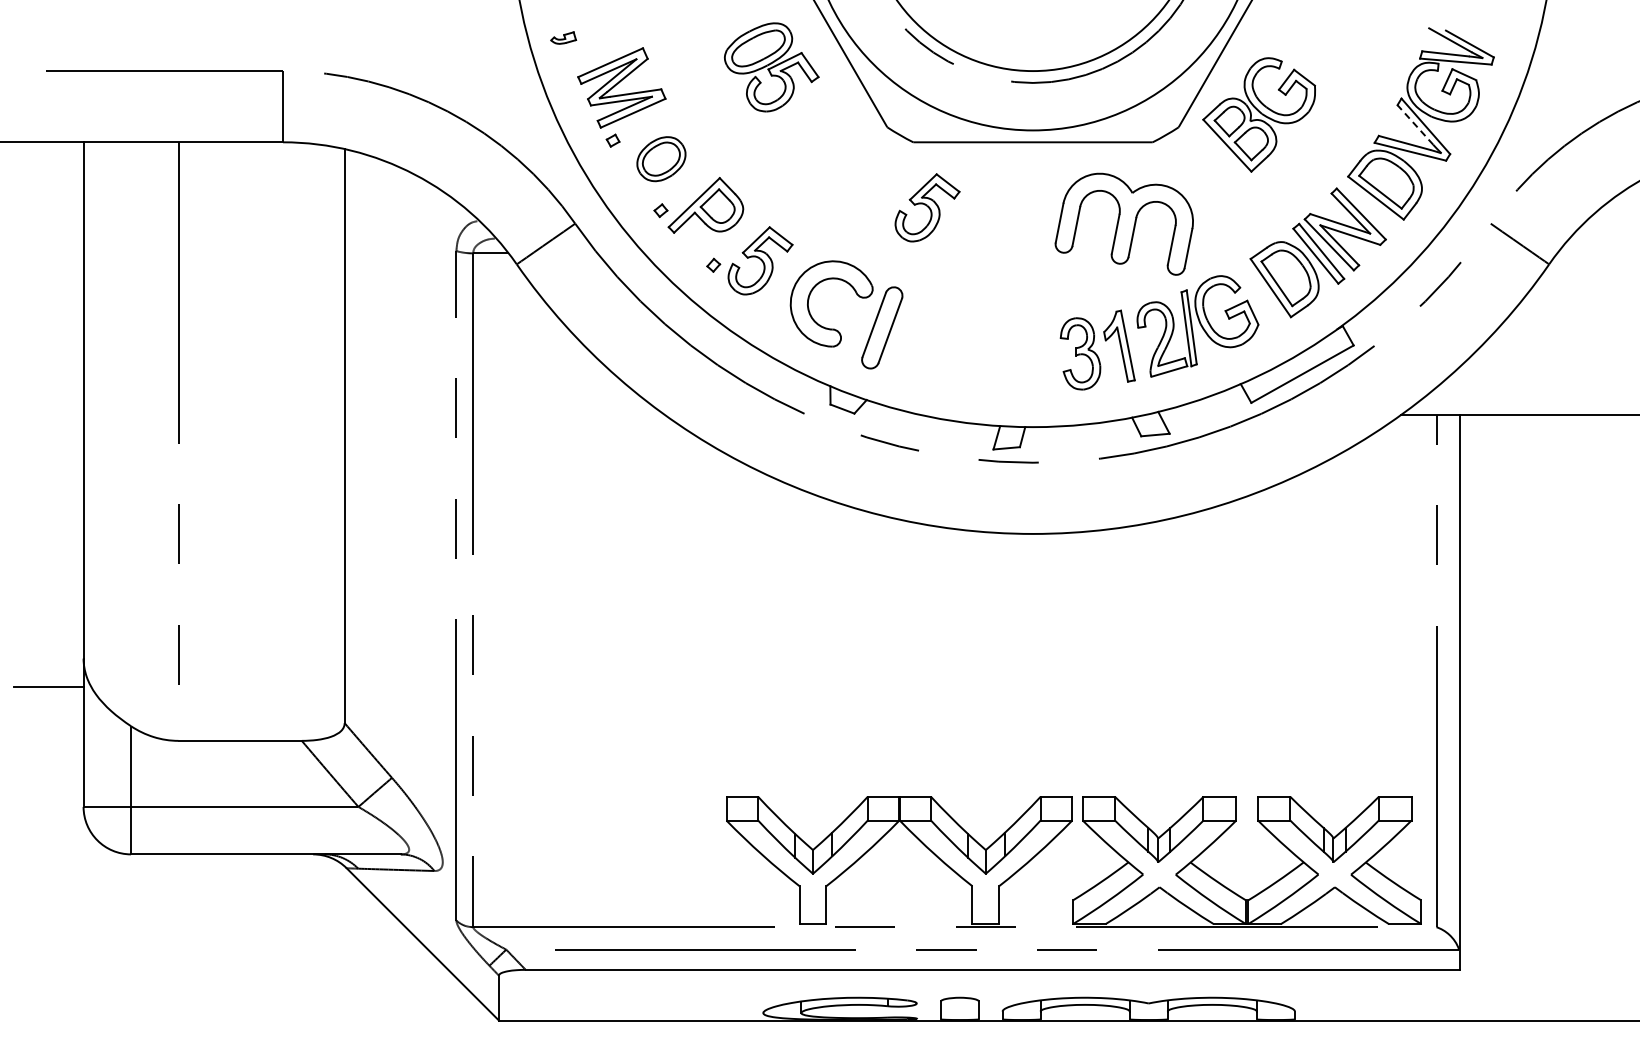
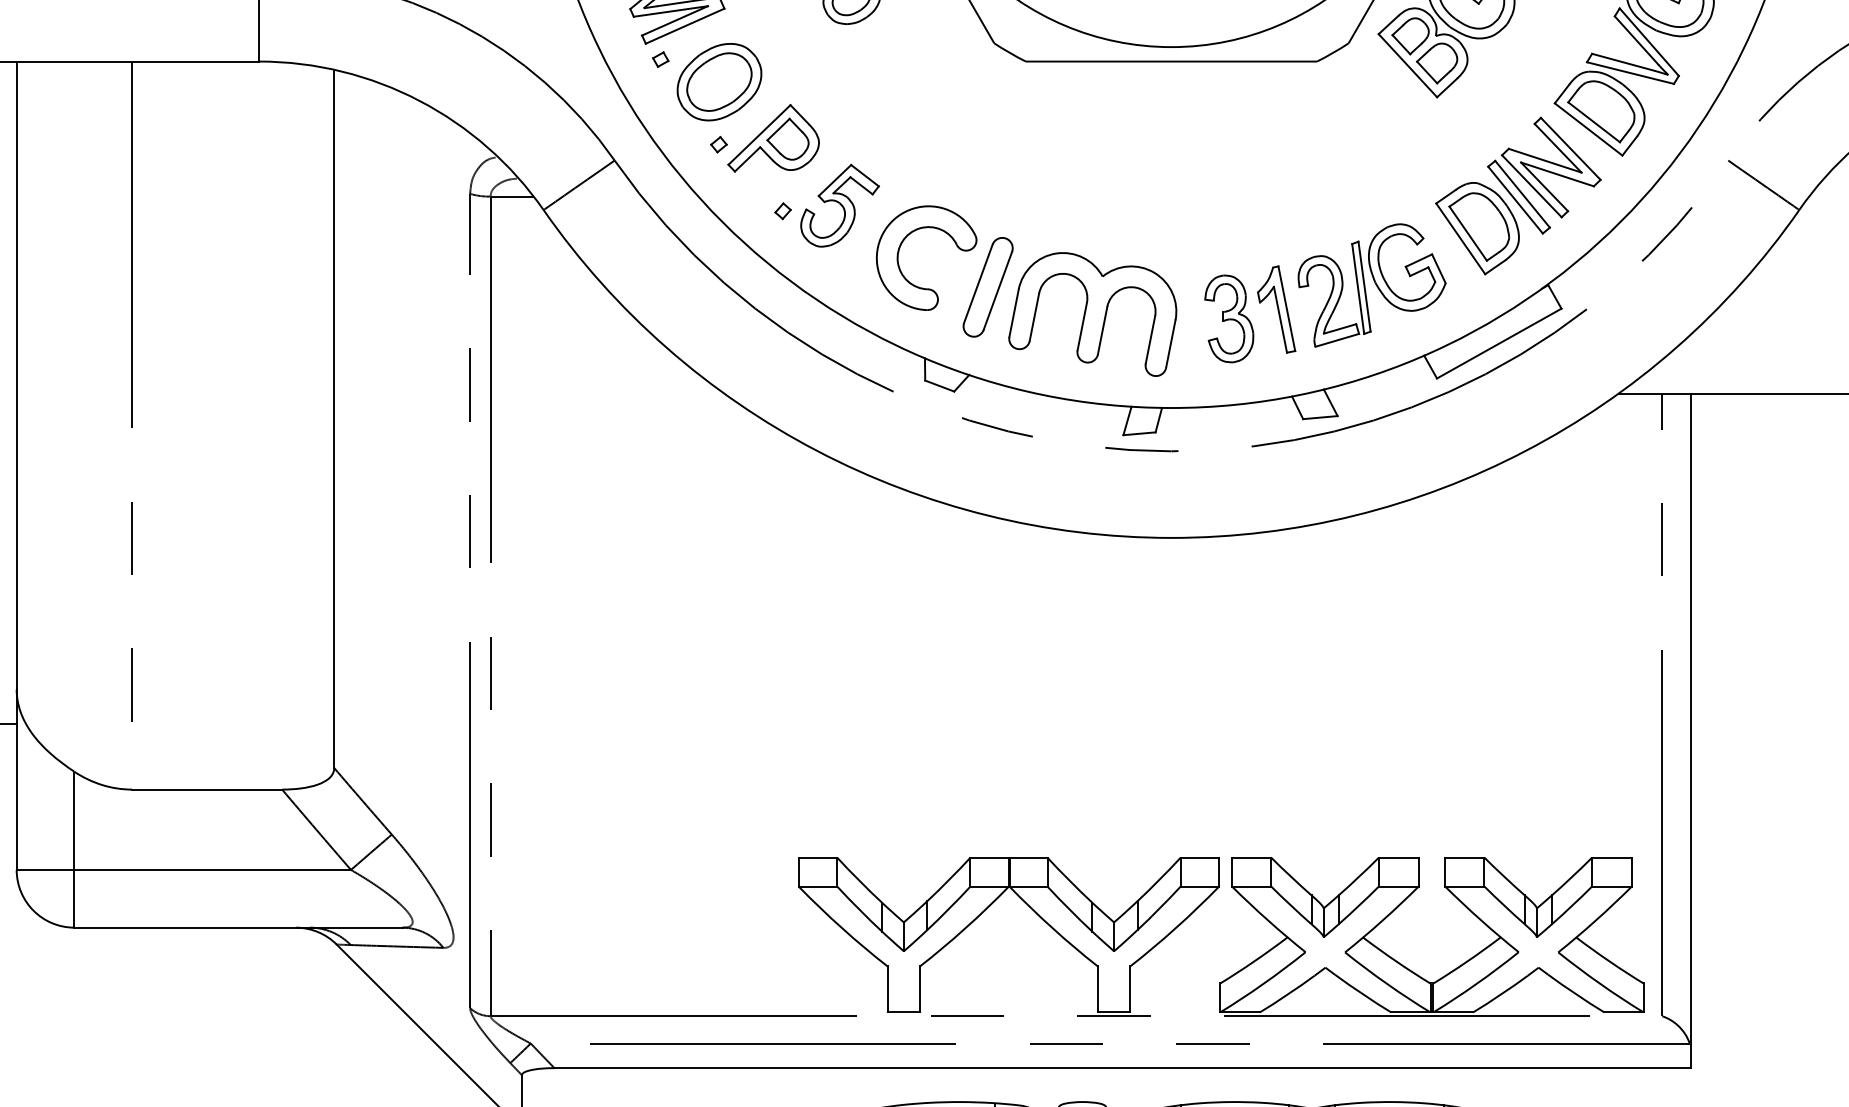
line: (1415, 124) -> (1636, 39), dashed -> solid
part: (661, 158) -> (719, 81), size x1.43
part: (927, 207) -> (1043, 140), removed
part: (1123, 223) -> (1091, 313), moved

